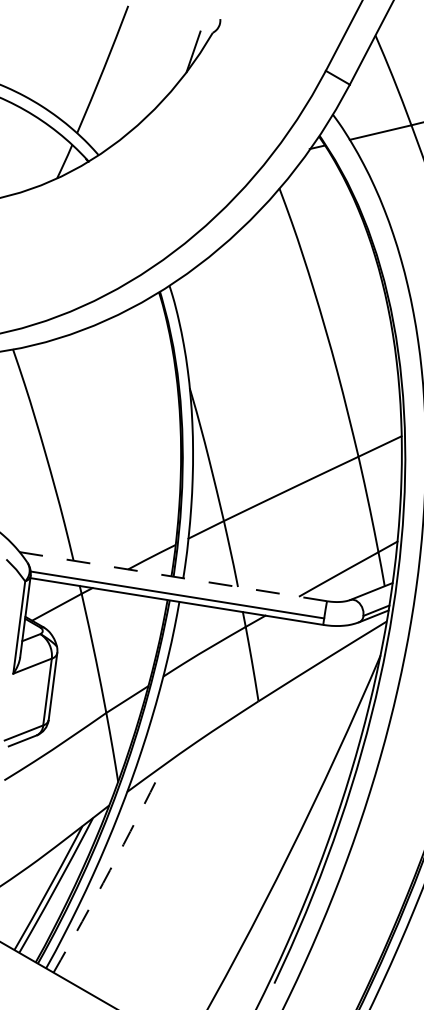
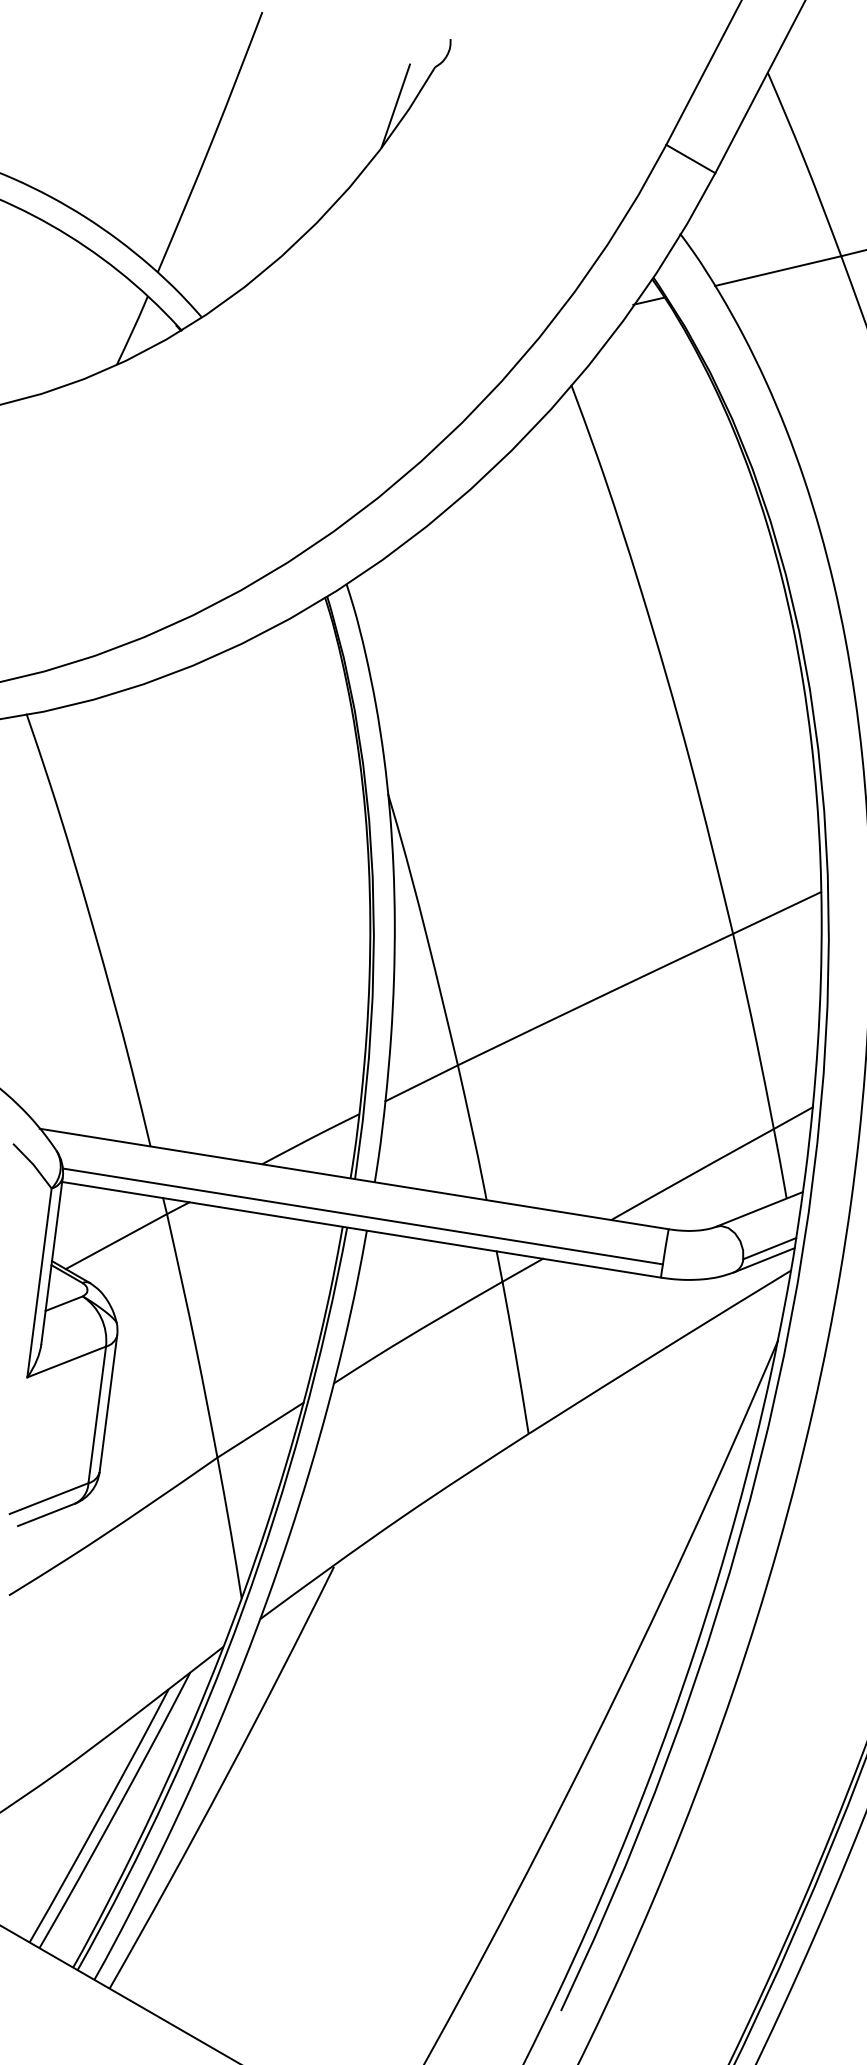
line: (173, 576) -> (354, 1178), dashed -> solid
arc: (110, 870) -> (225, 1779), dashed -> solid

